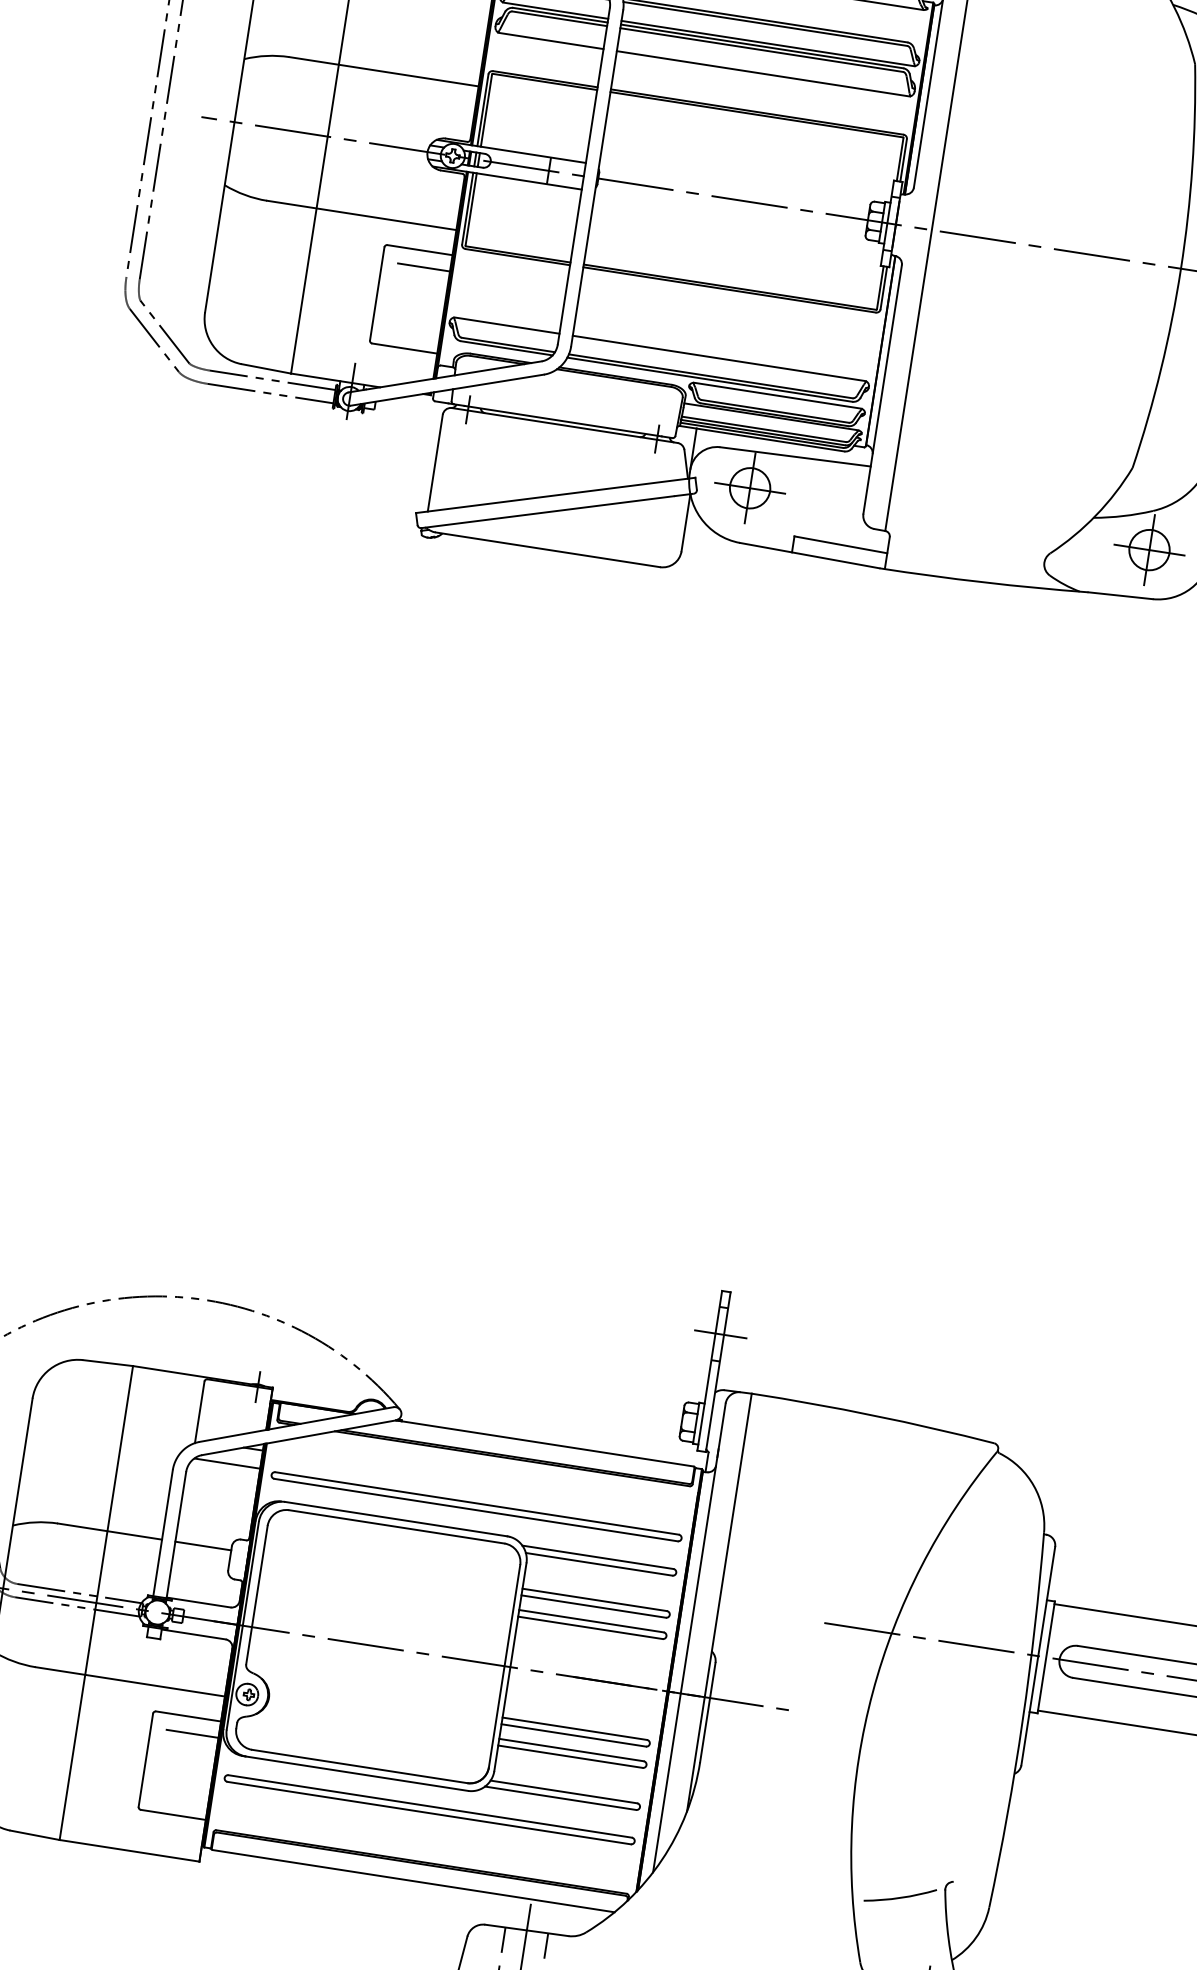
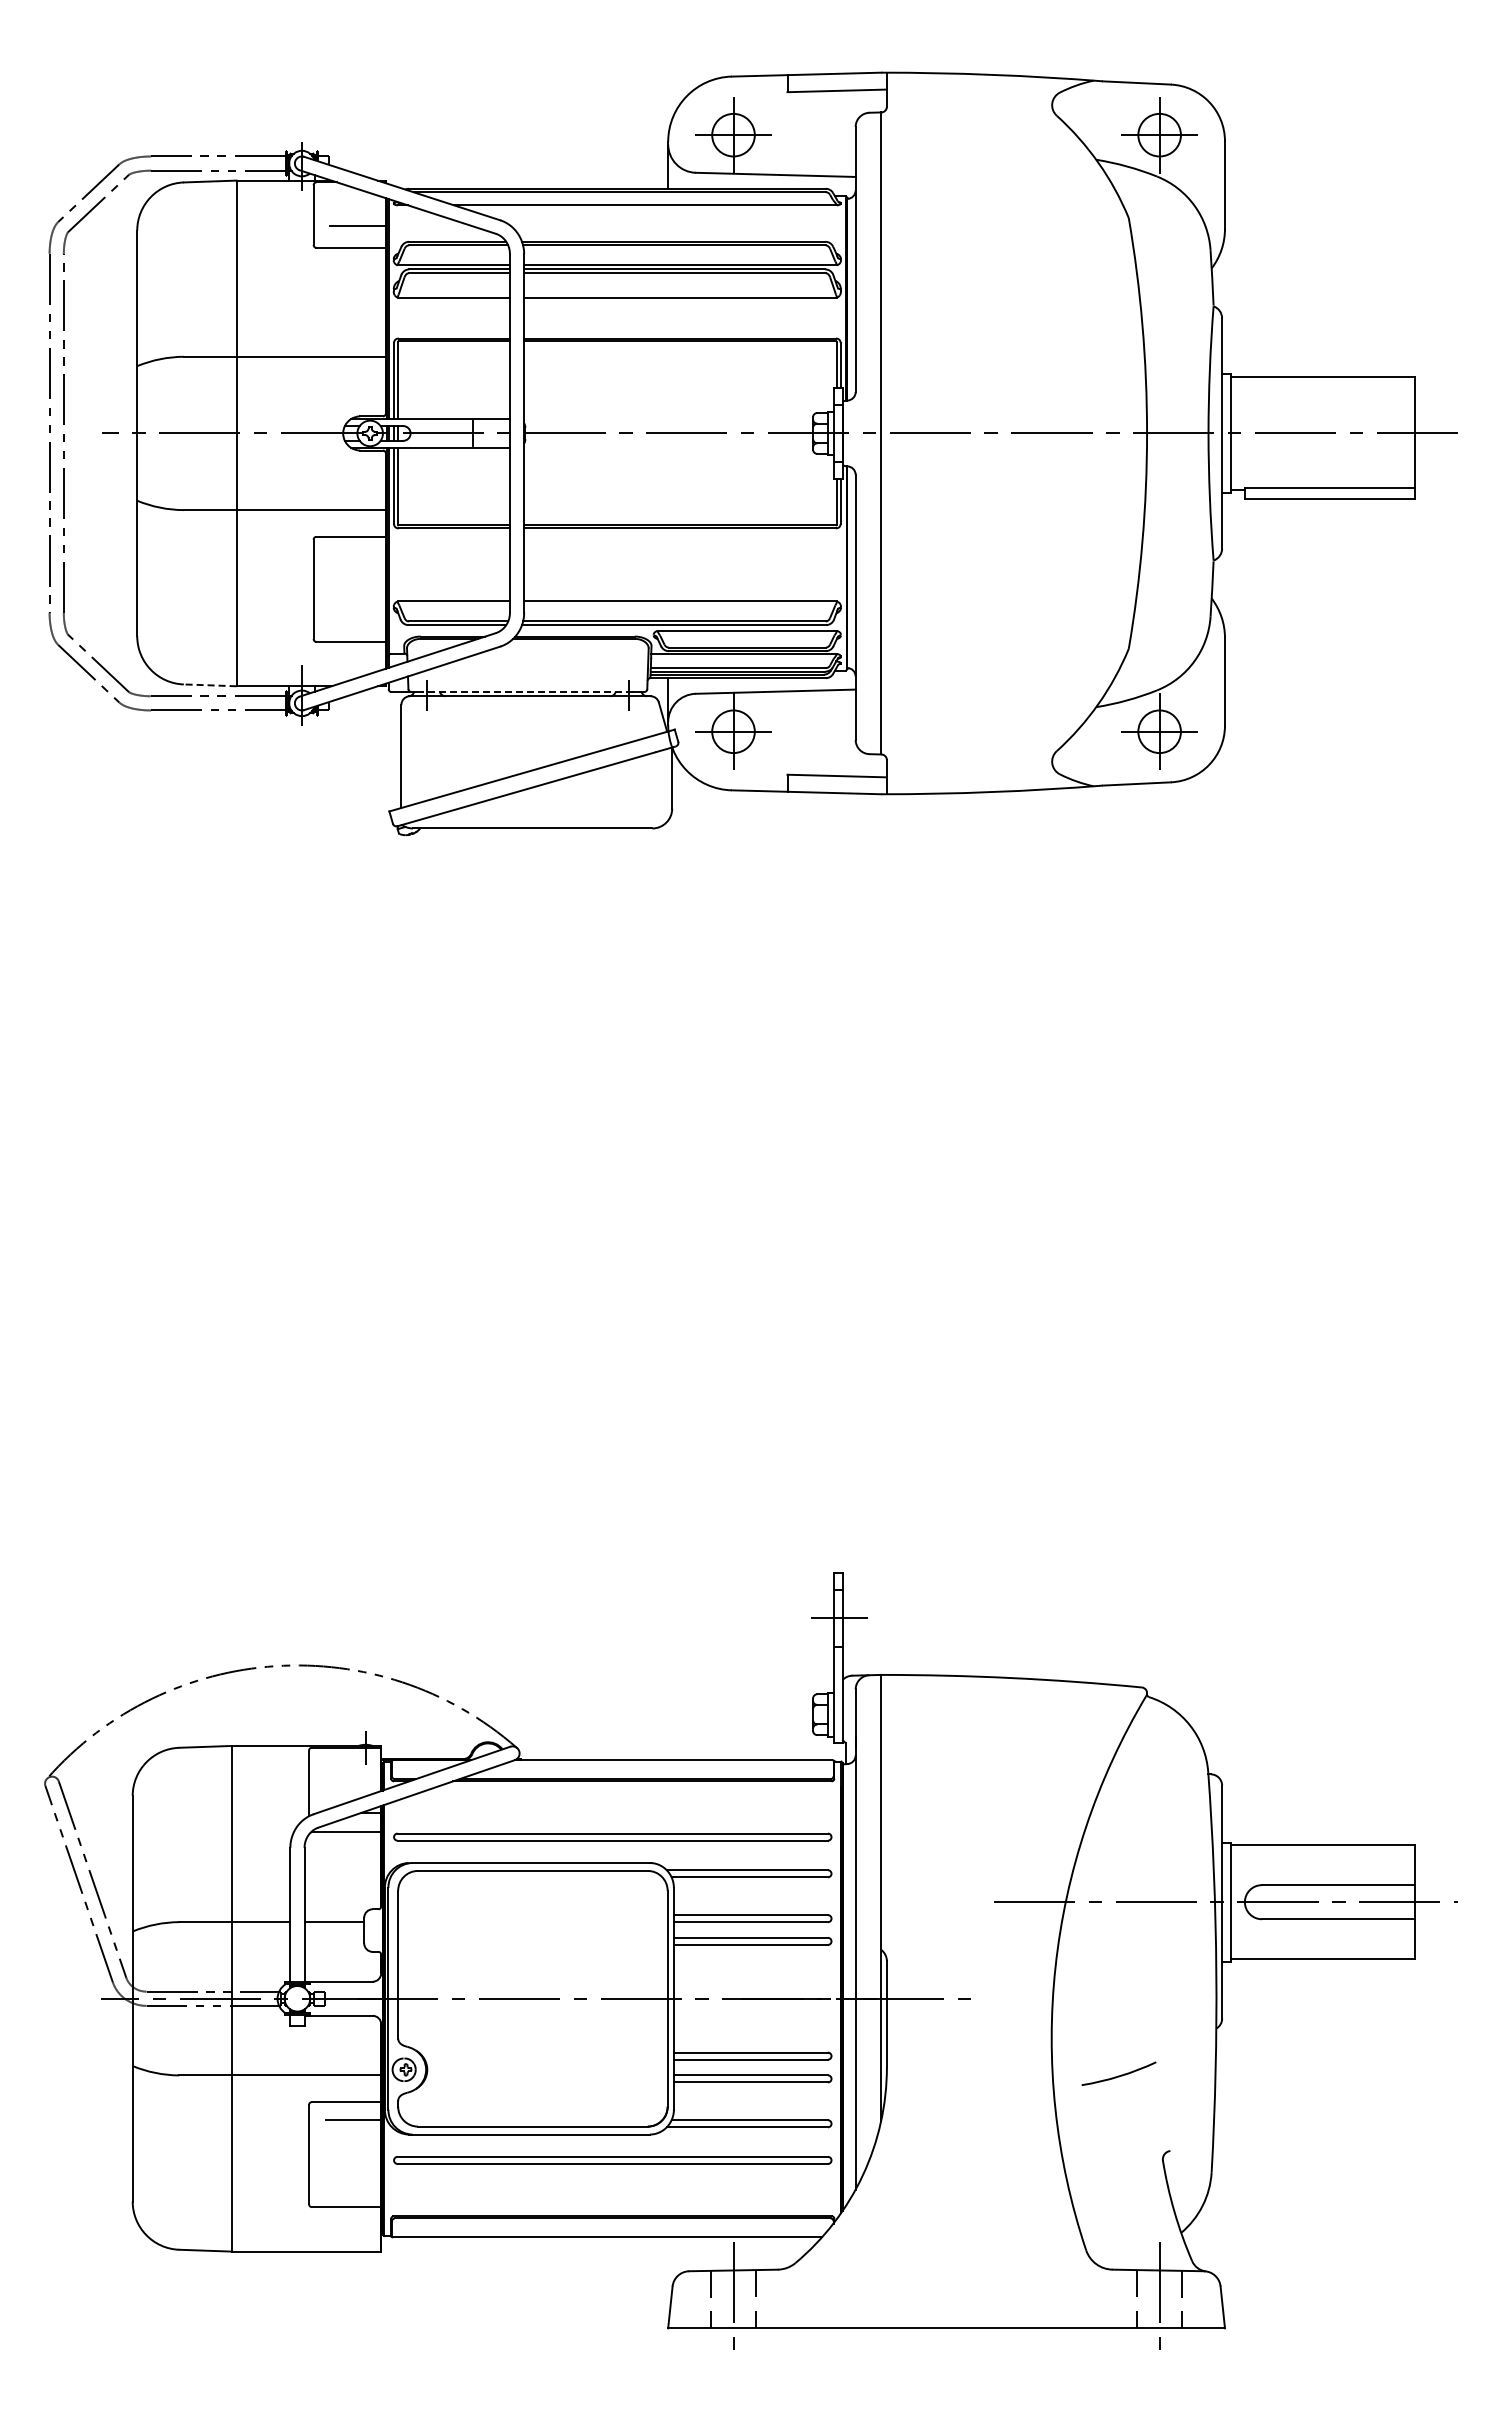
line: (423, 267) -> (357, 554), removed
line: (265, 368) -> (209, 685), solid -> dashed
line: (562, 420) -> (527, 691), solid -> dashed
arc: (899, 1896) -> (1118, 2075), moved

